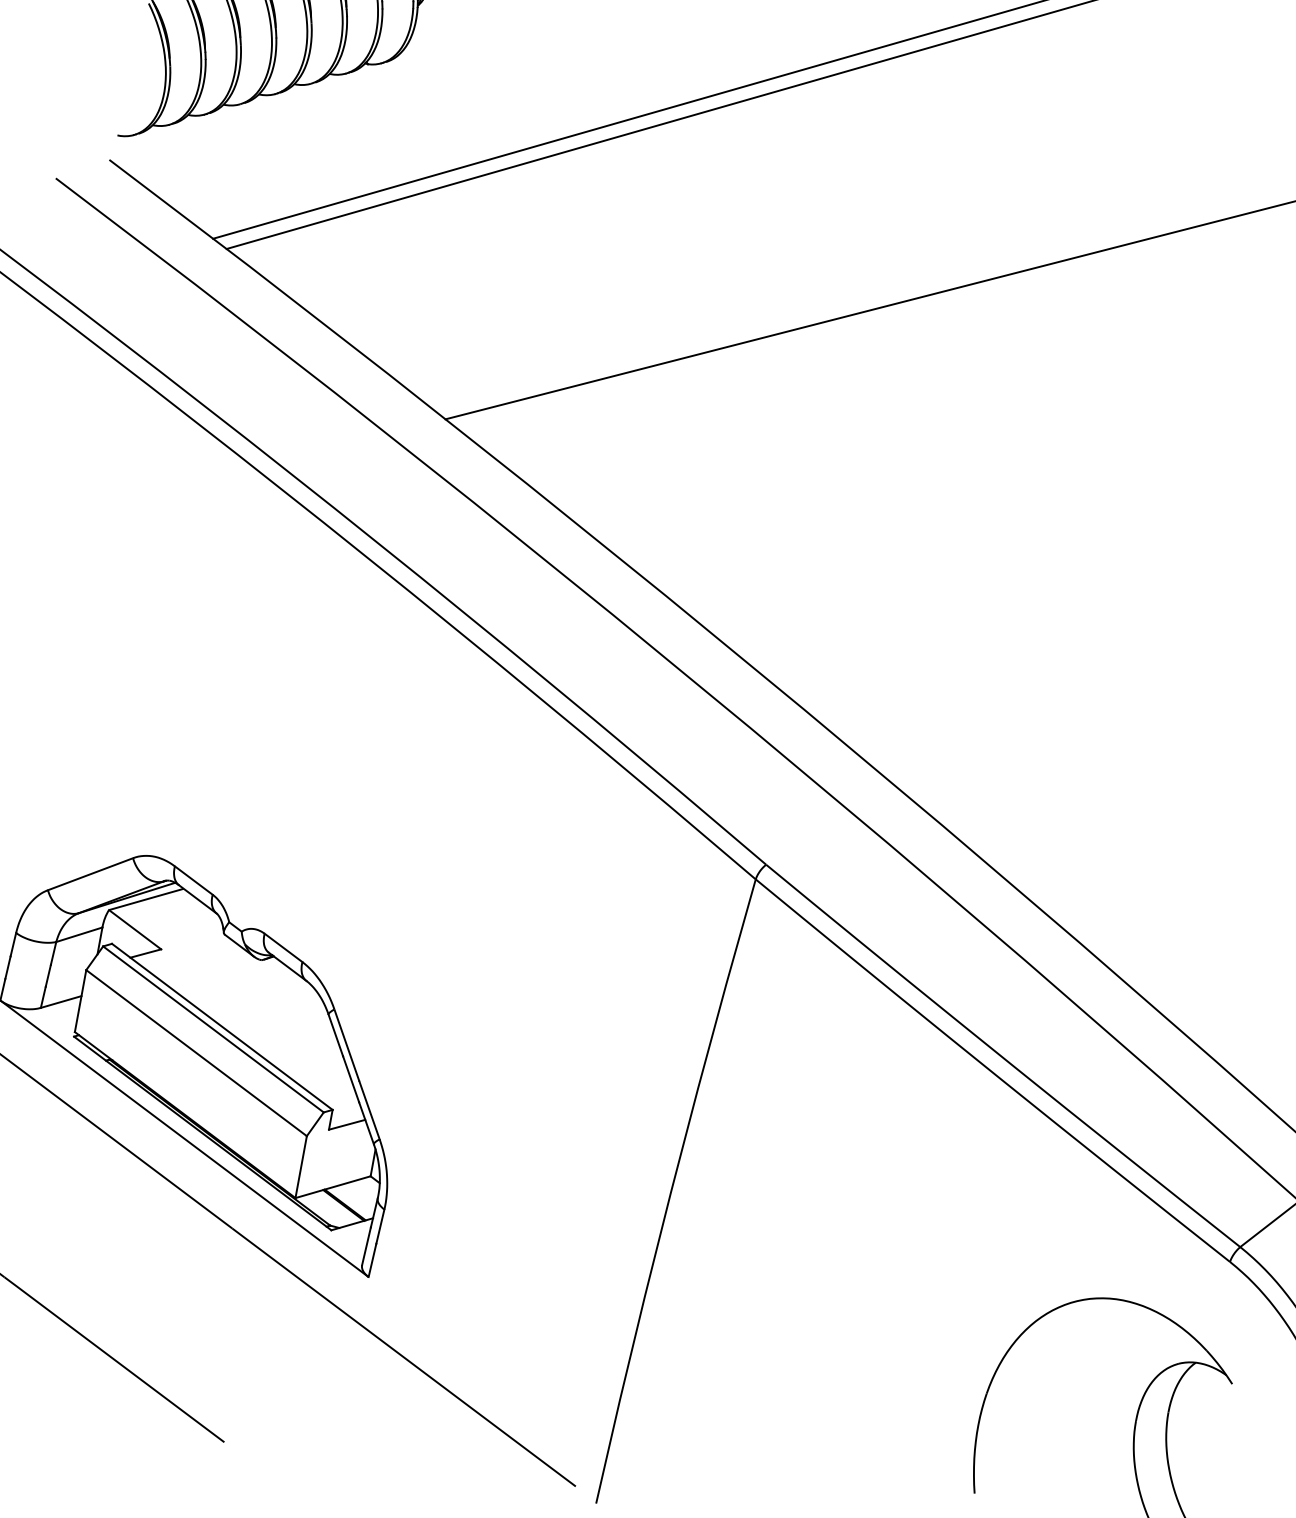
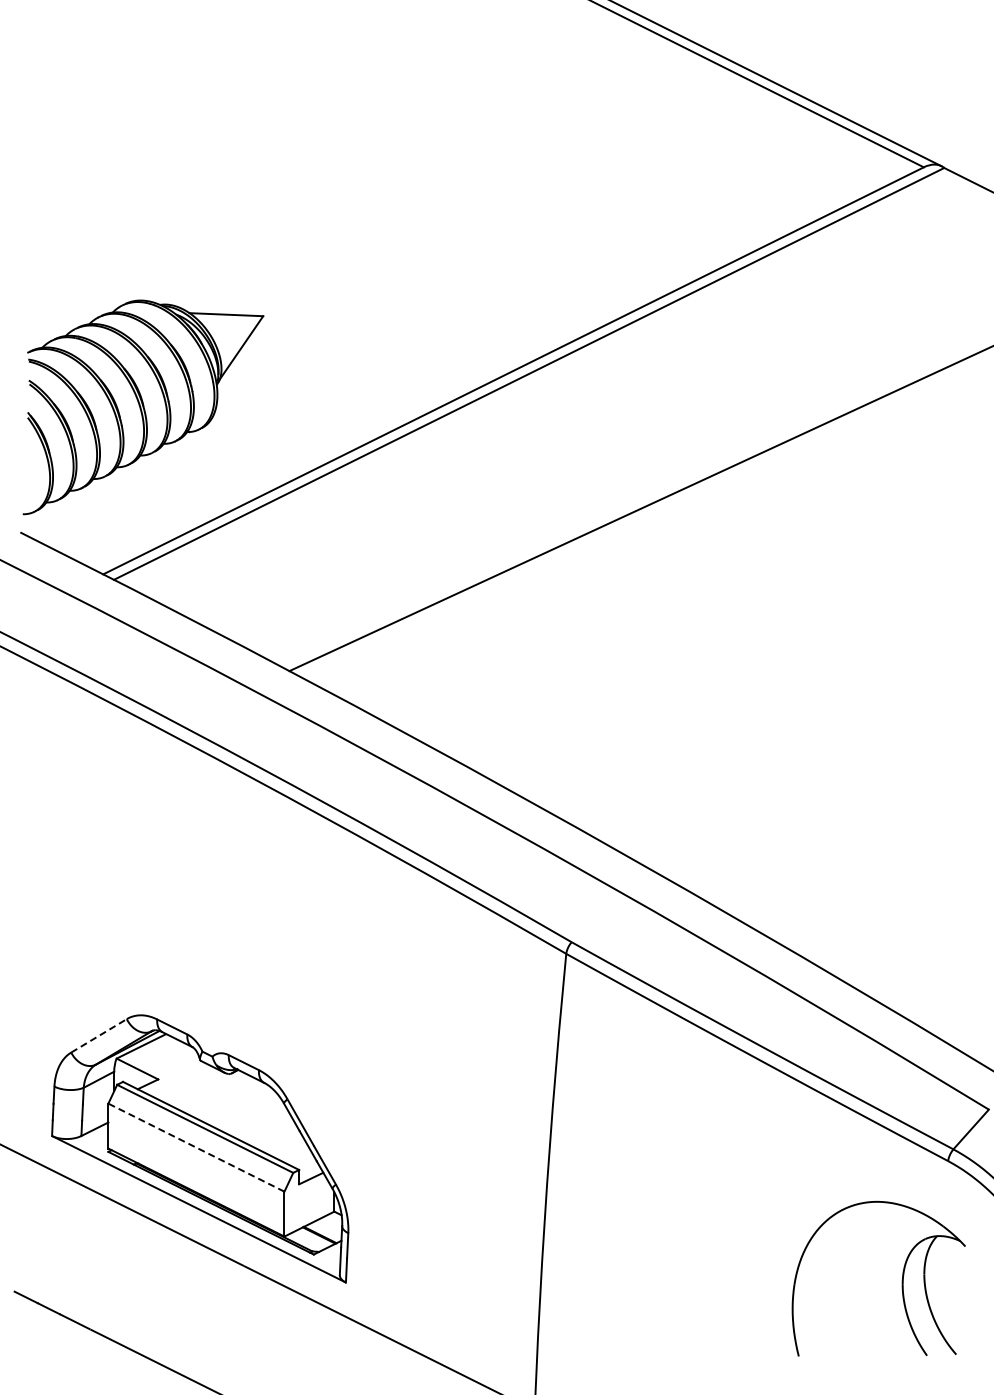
line: (91, 873) -> (99, 1035), solid -> dashed
line: (196, 1052) -> (196, 1147), solid -> dashed

